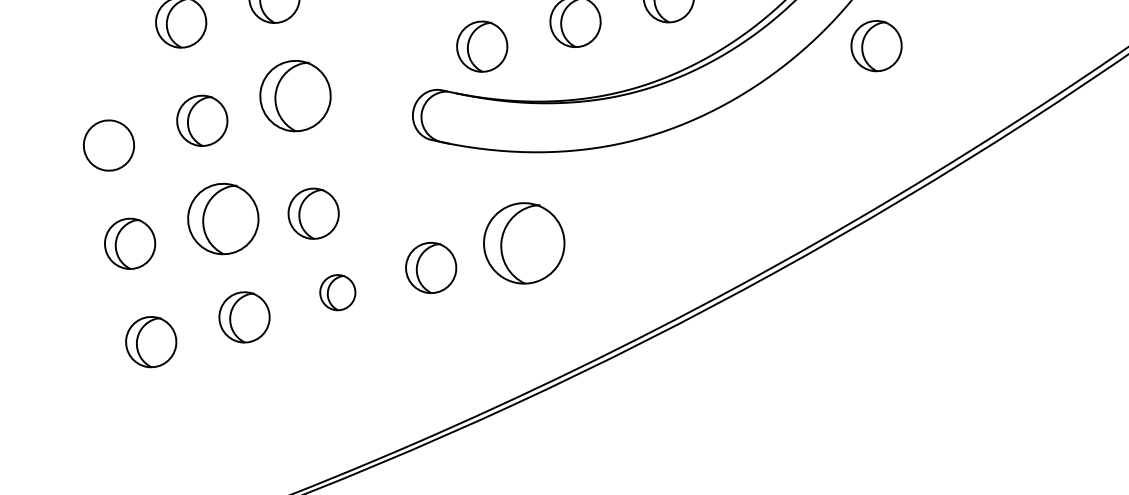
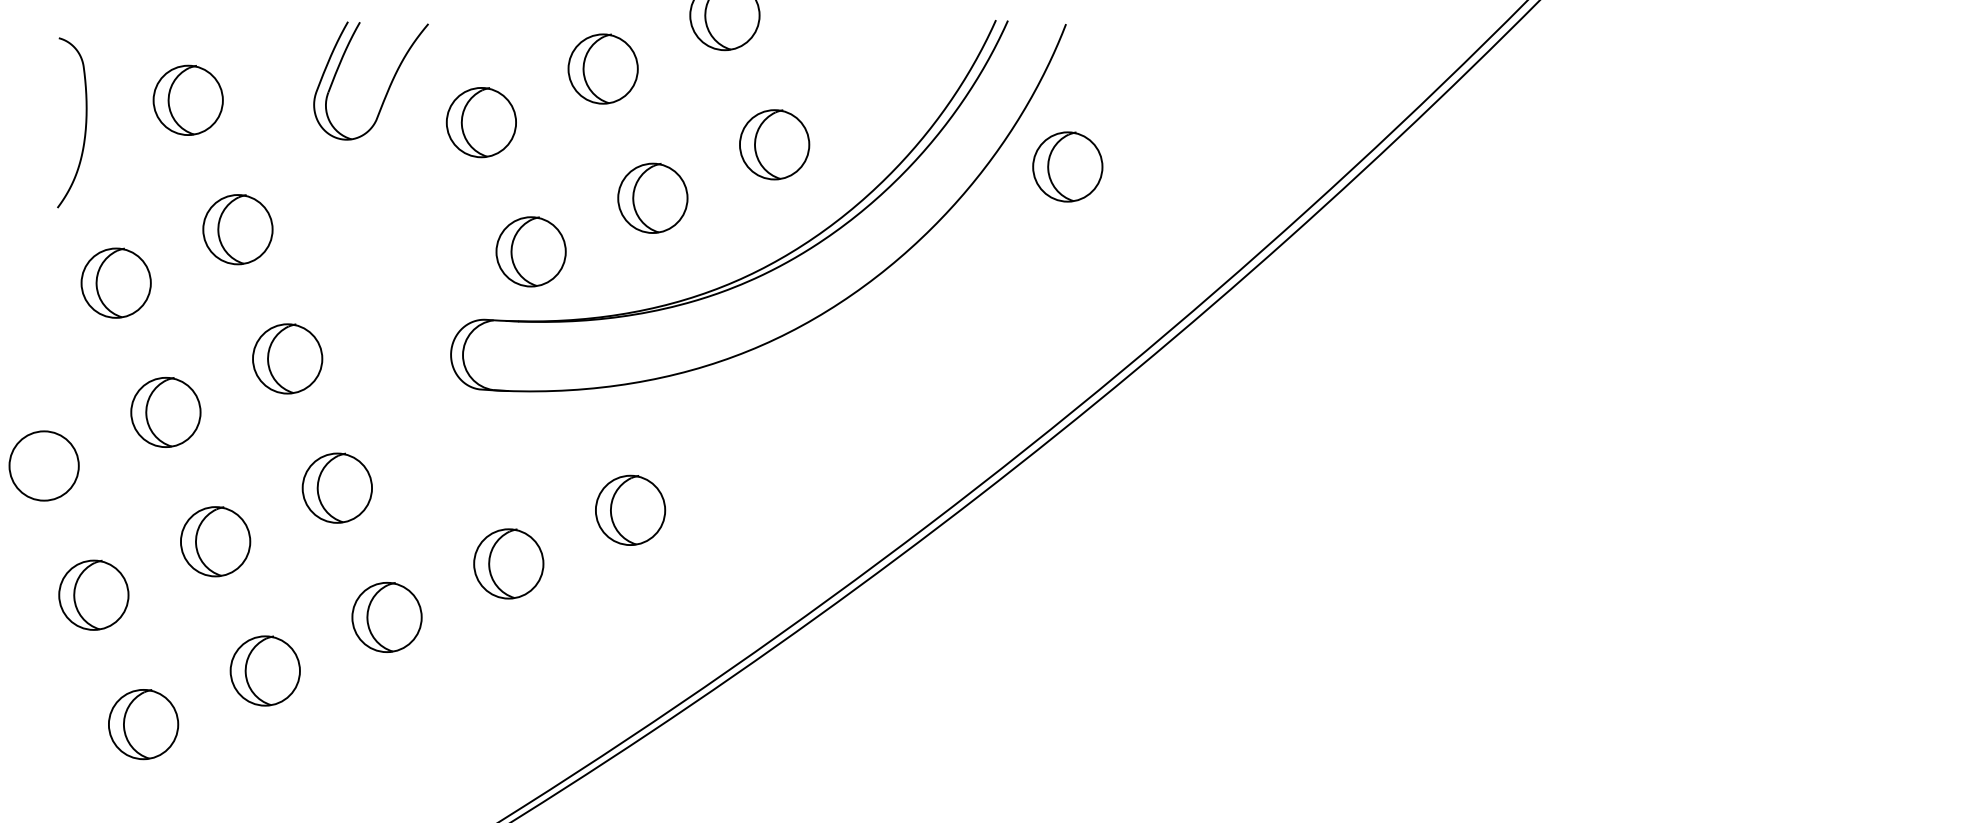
part: (295, 95) -> (287, 358), size x0.71
part: (313, 213) -> (336, 487), moved
part: (223, 218) -> (215, 541), size x0.71
part: (524, 242) -> (630, 509), size x0.62
part: (337, 292) -> (386, 617), size x1.43

